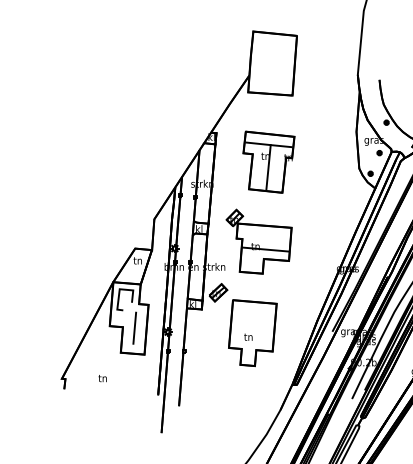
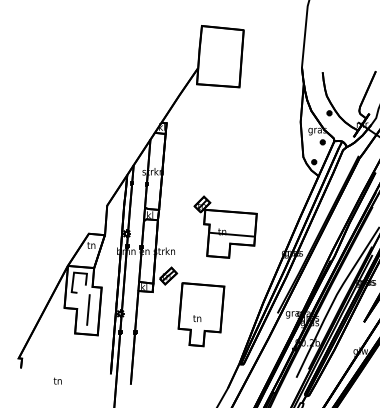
part: (268, 161) -> (216, 150), removed
part: (258, 241) -> (225, 226), moved
text: (102, 378) -> (57, 381), moved

